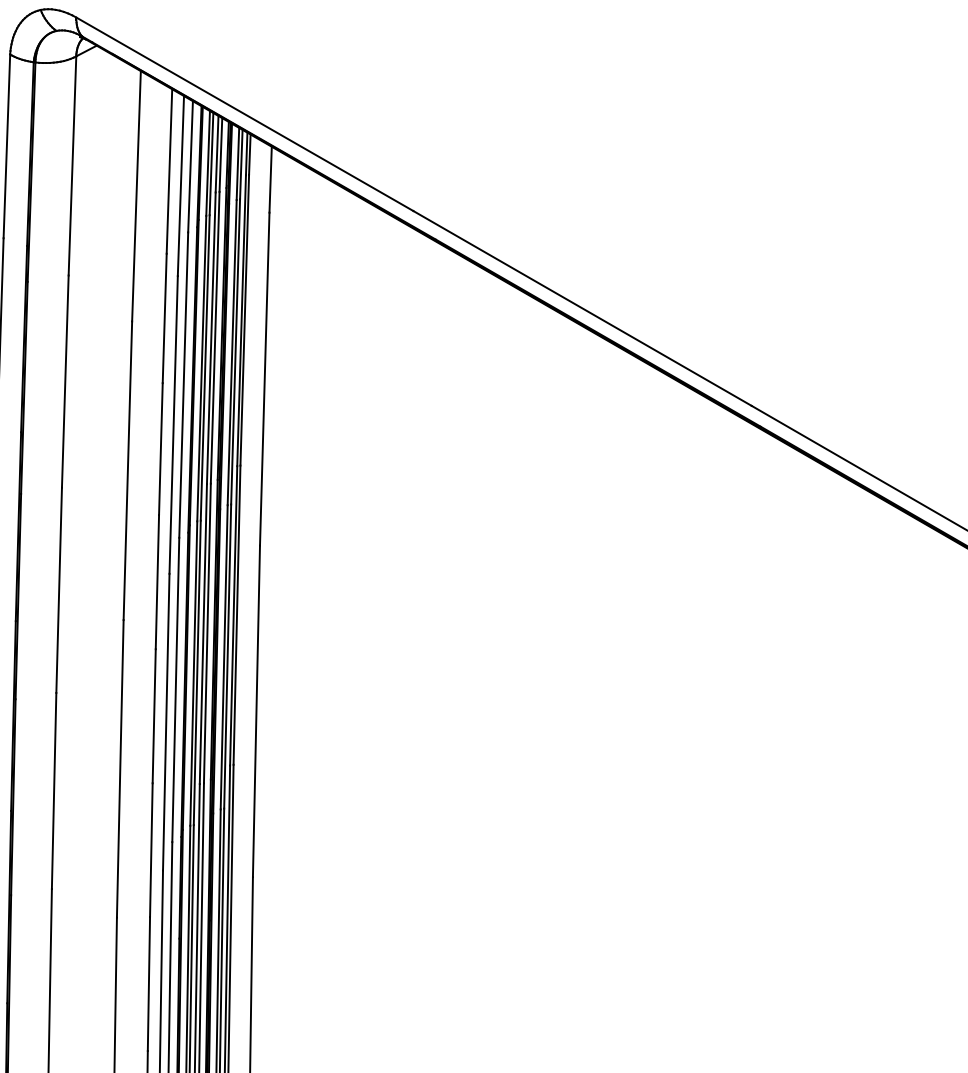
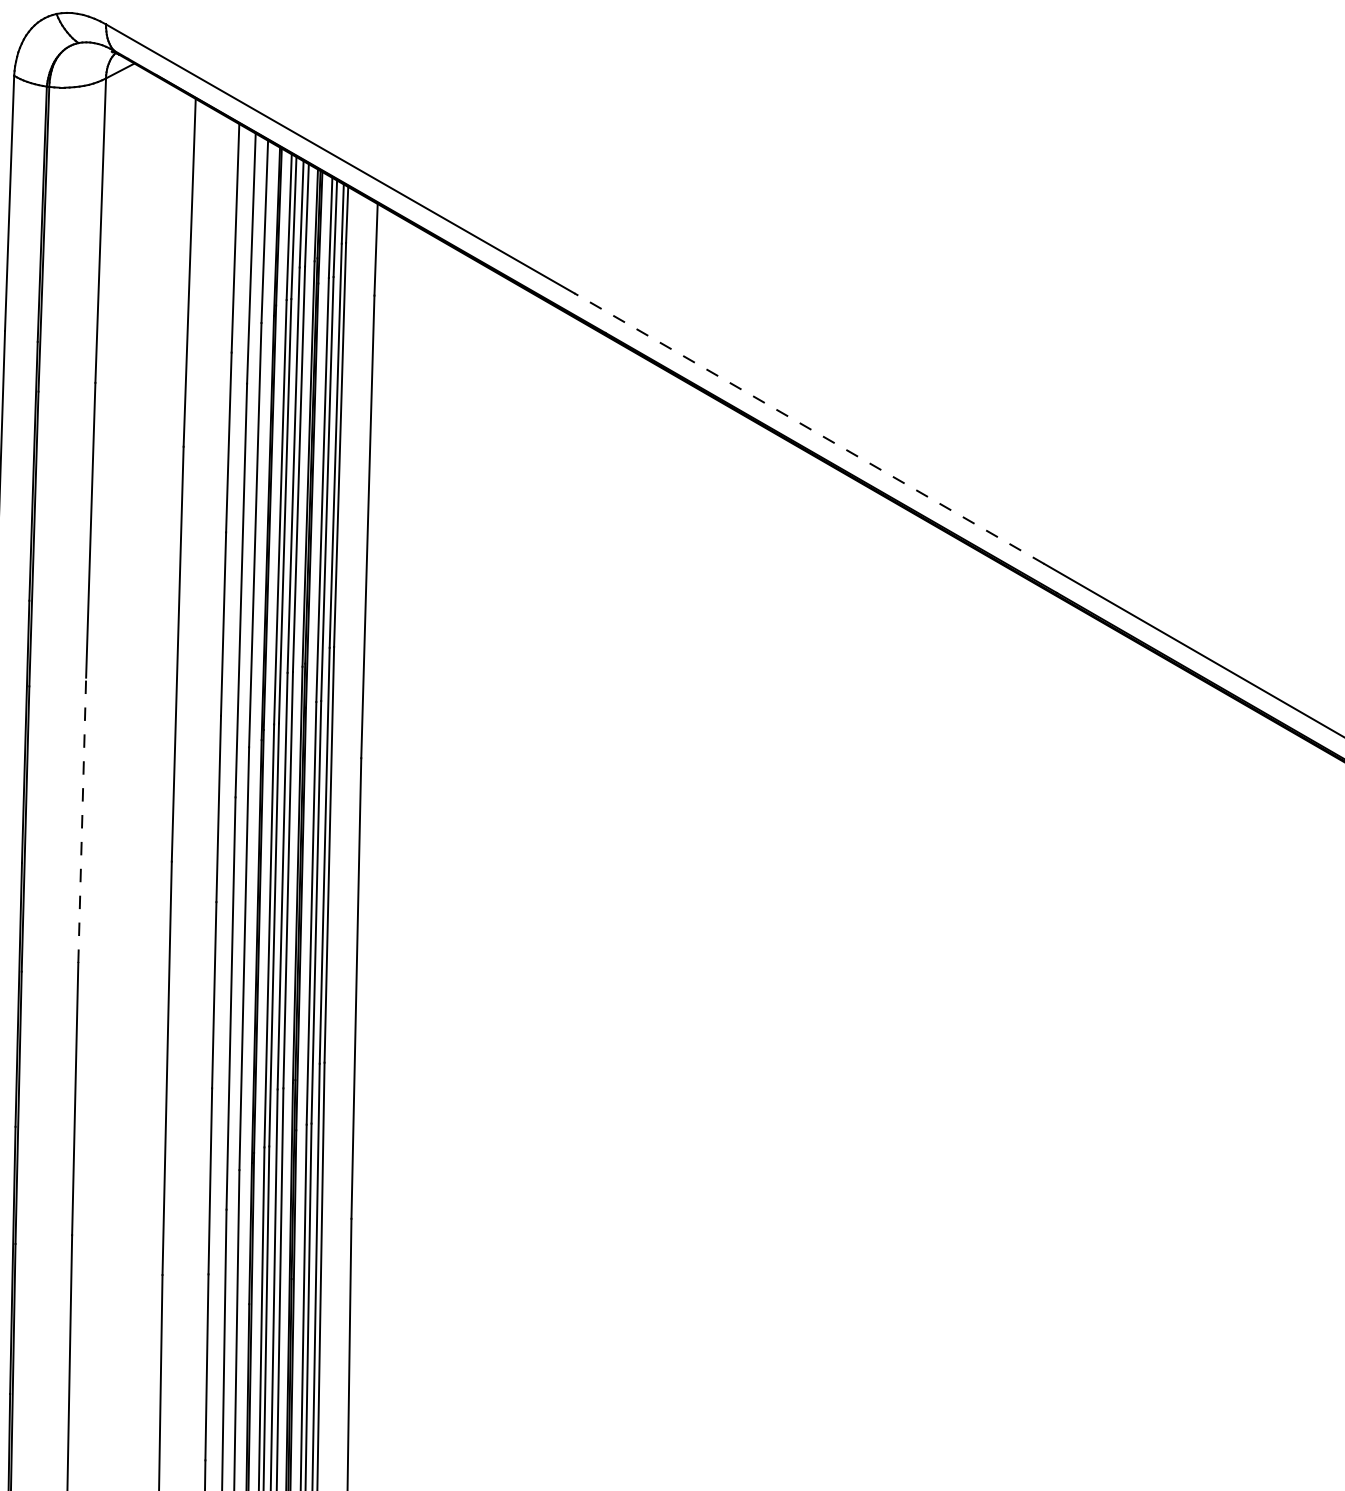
line: (582, 308) -> (809, 428), solid -> dashed
line: (59, 590) -> (82, 820), solid -> dashed

